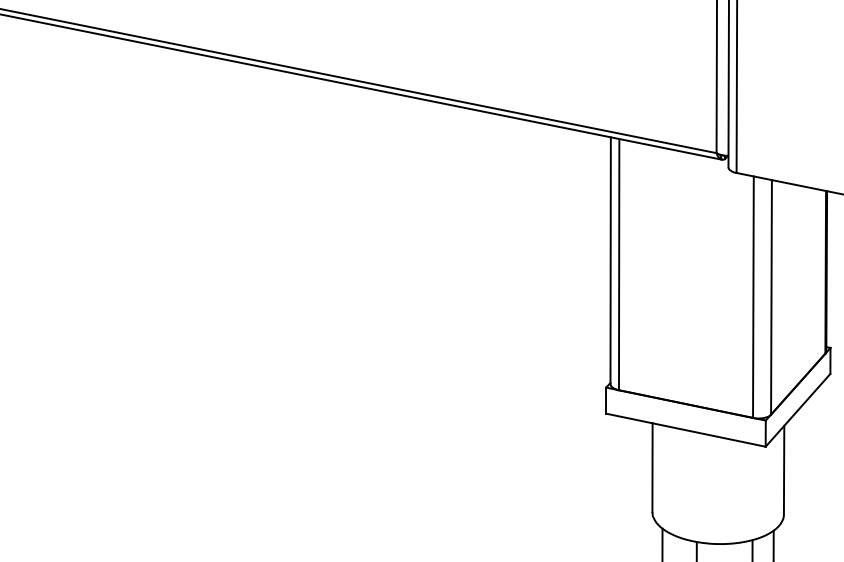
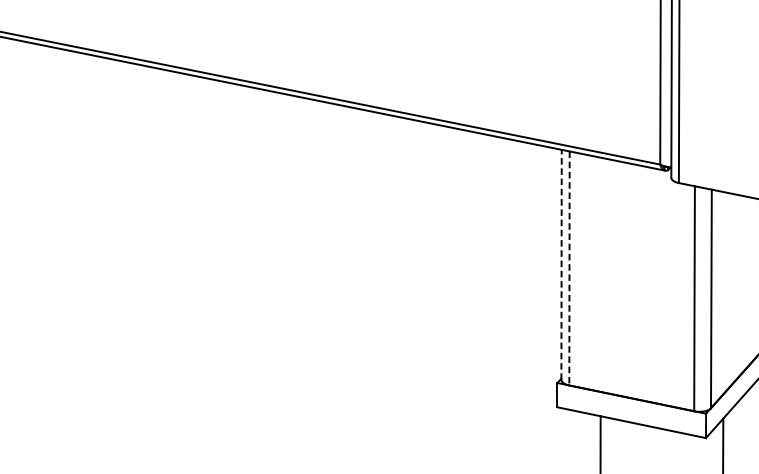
line: (610, 260) -> (561, 264), solid -> dashed
line: (619, 264) -> (569, 268), solid -> dashed

